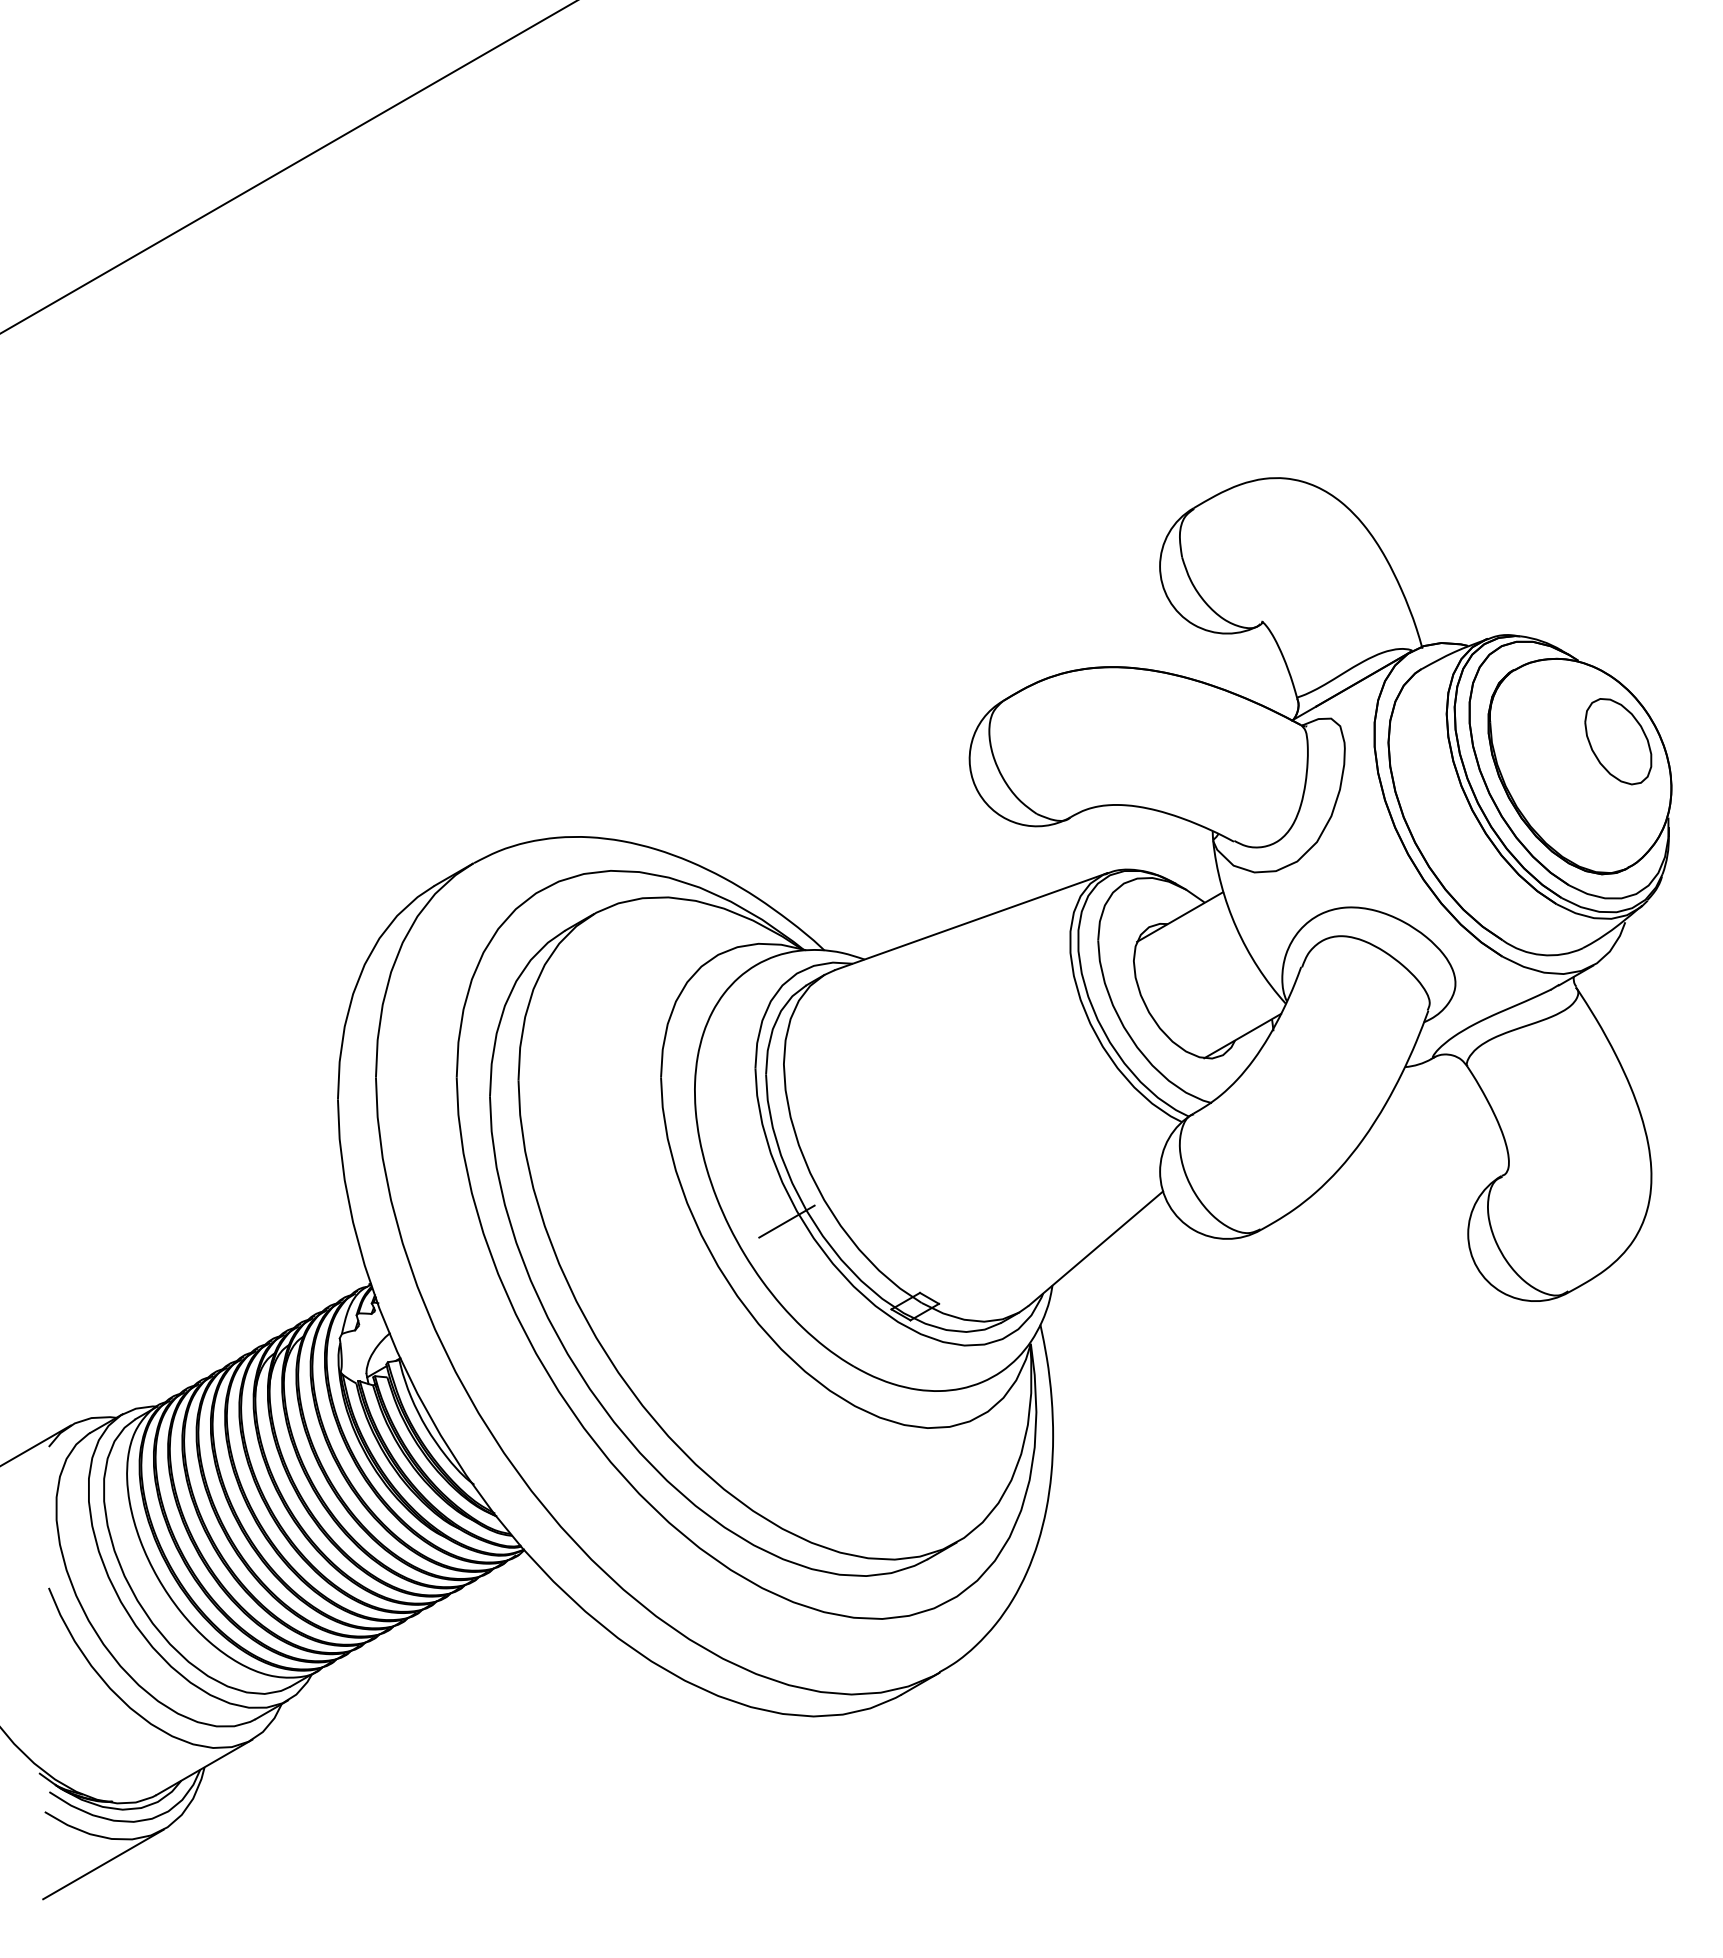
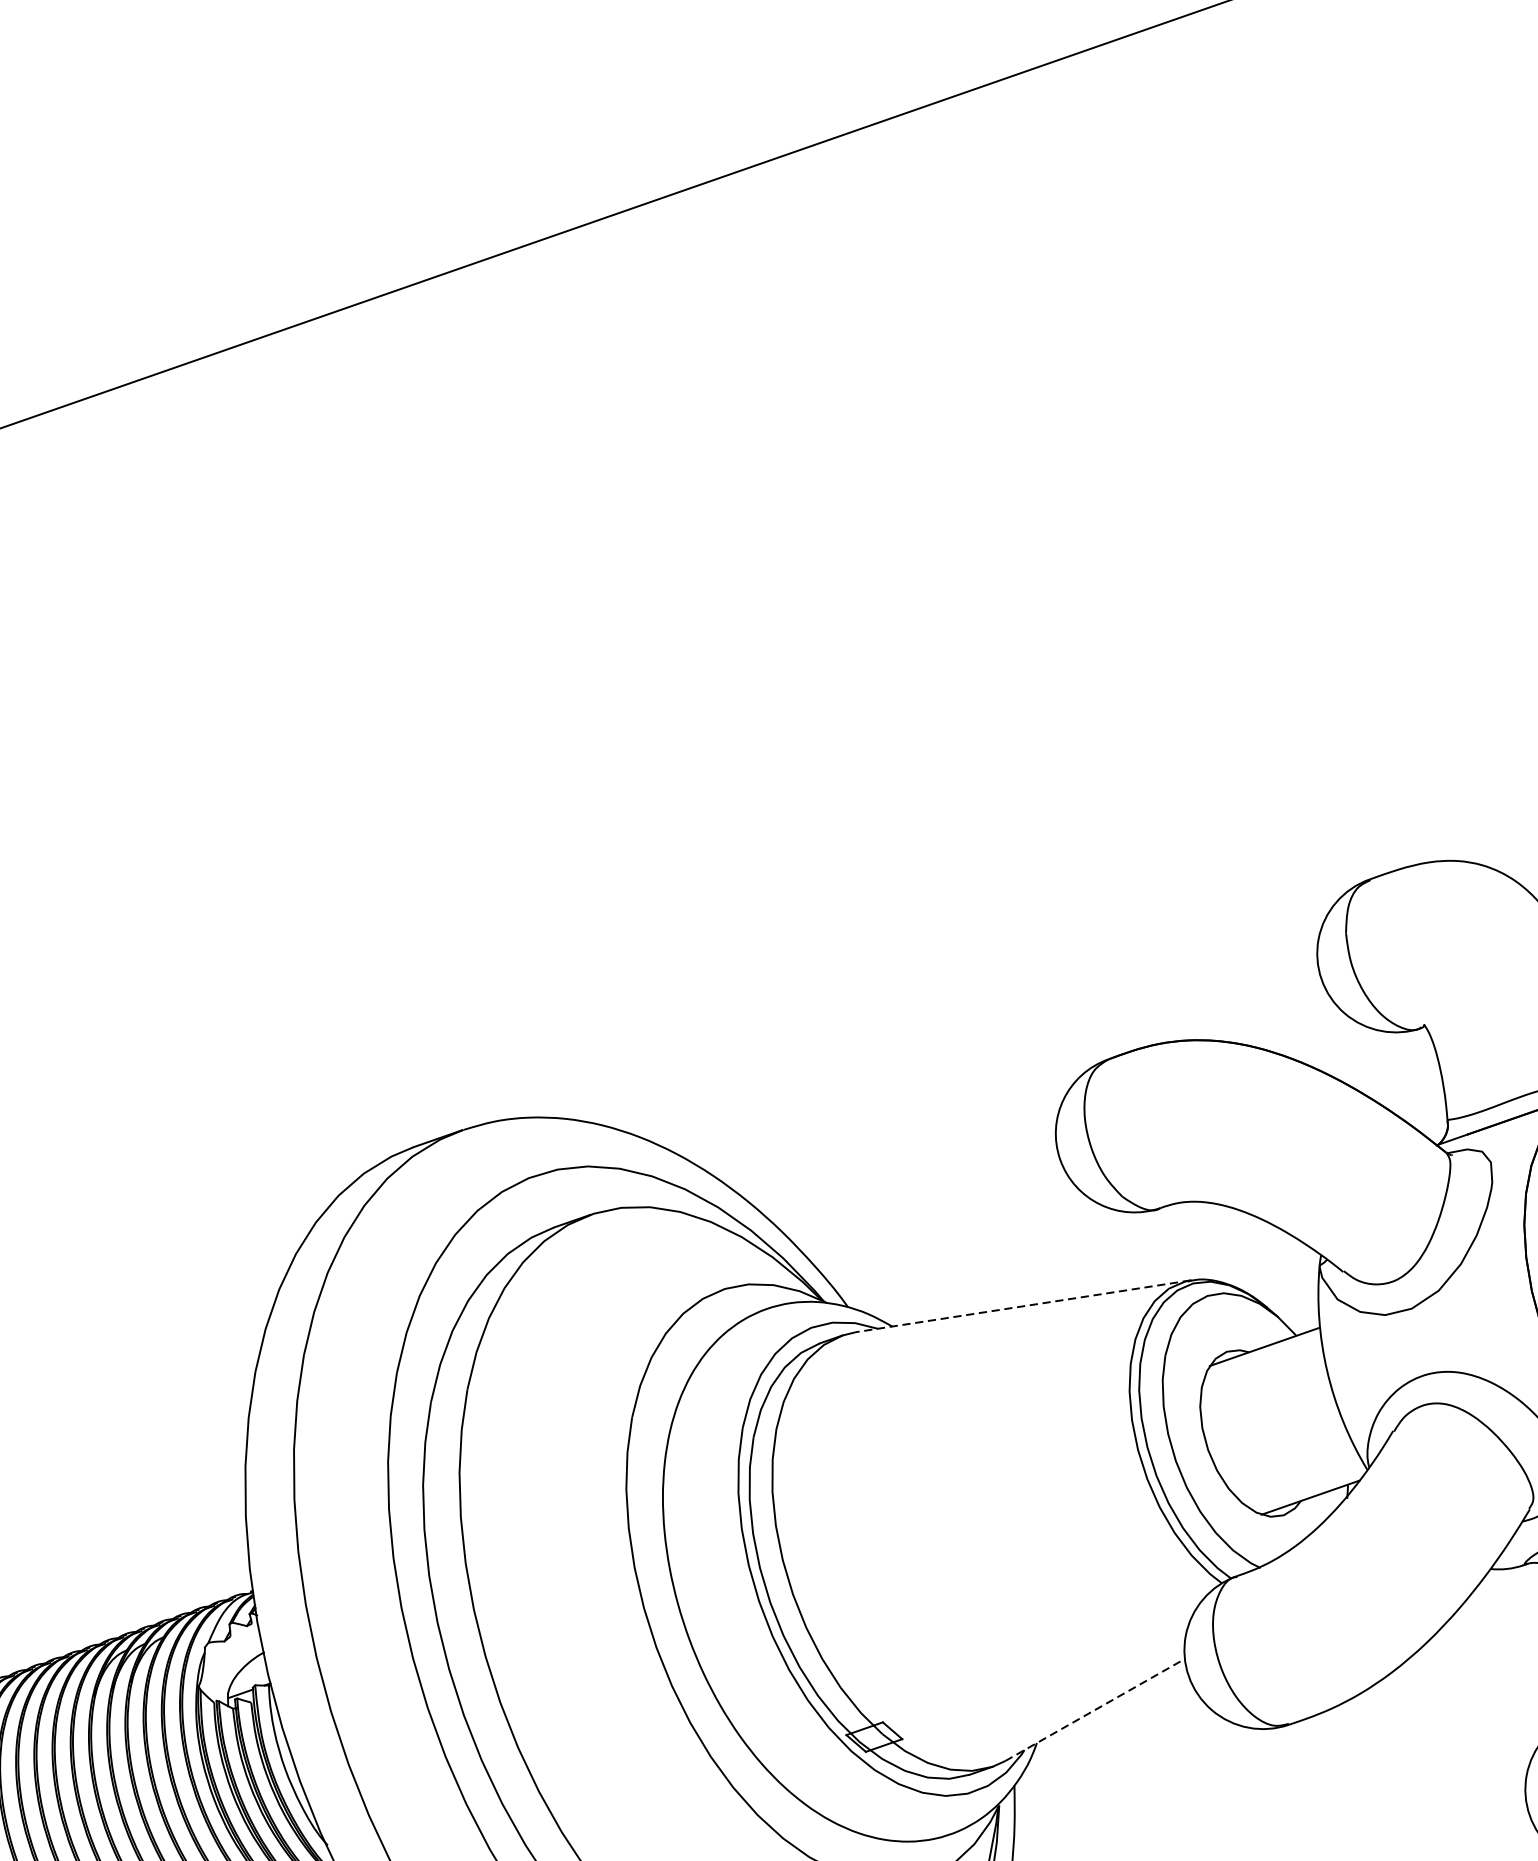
line: (971, 921) -> (1023, 1306), solid -> dashed
line: (786, 1221) -> (744, 1610), removed
line: (1096, 1248) -> (1095, 1710), solid -> dashed

